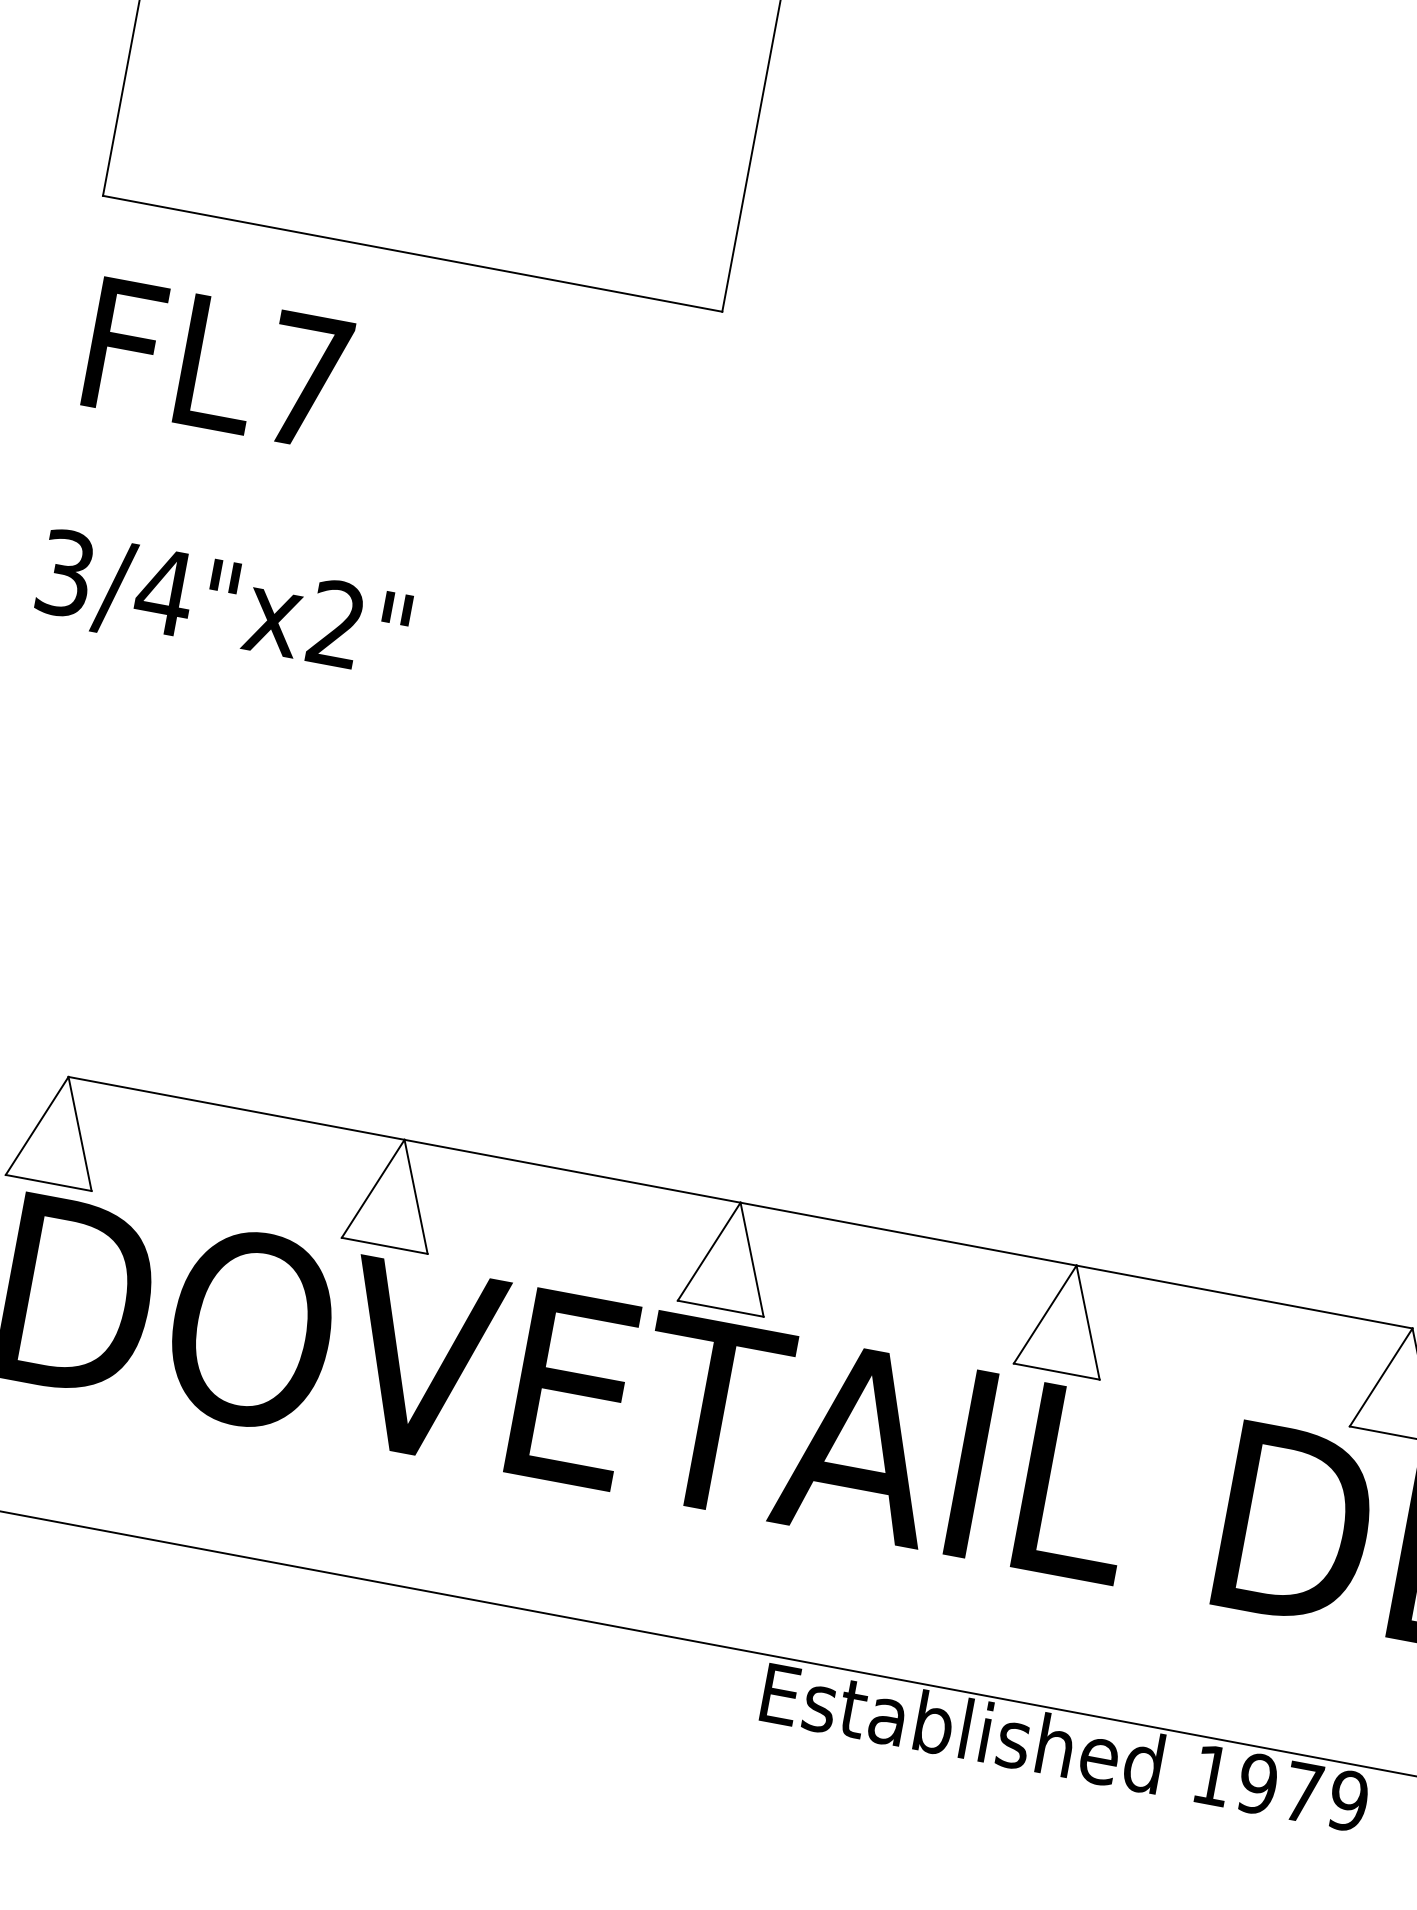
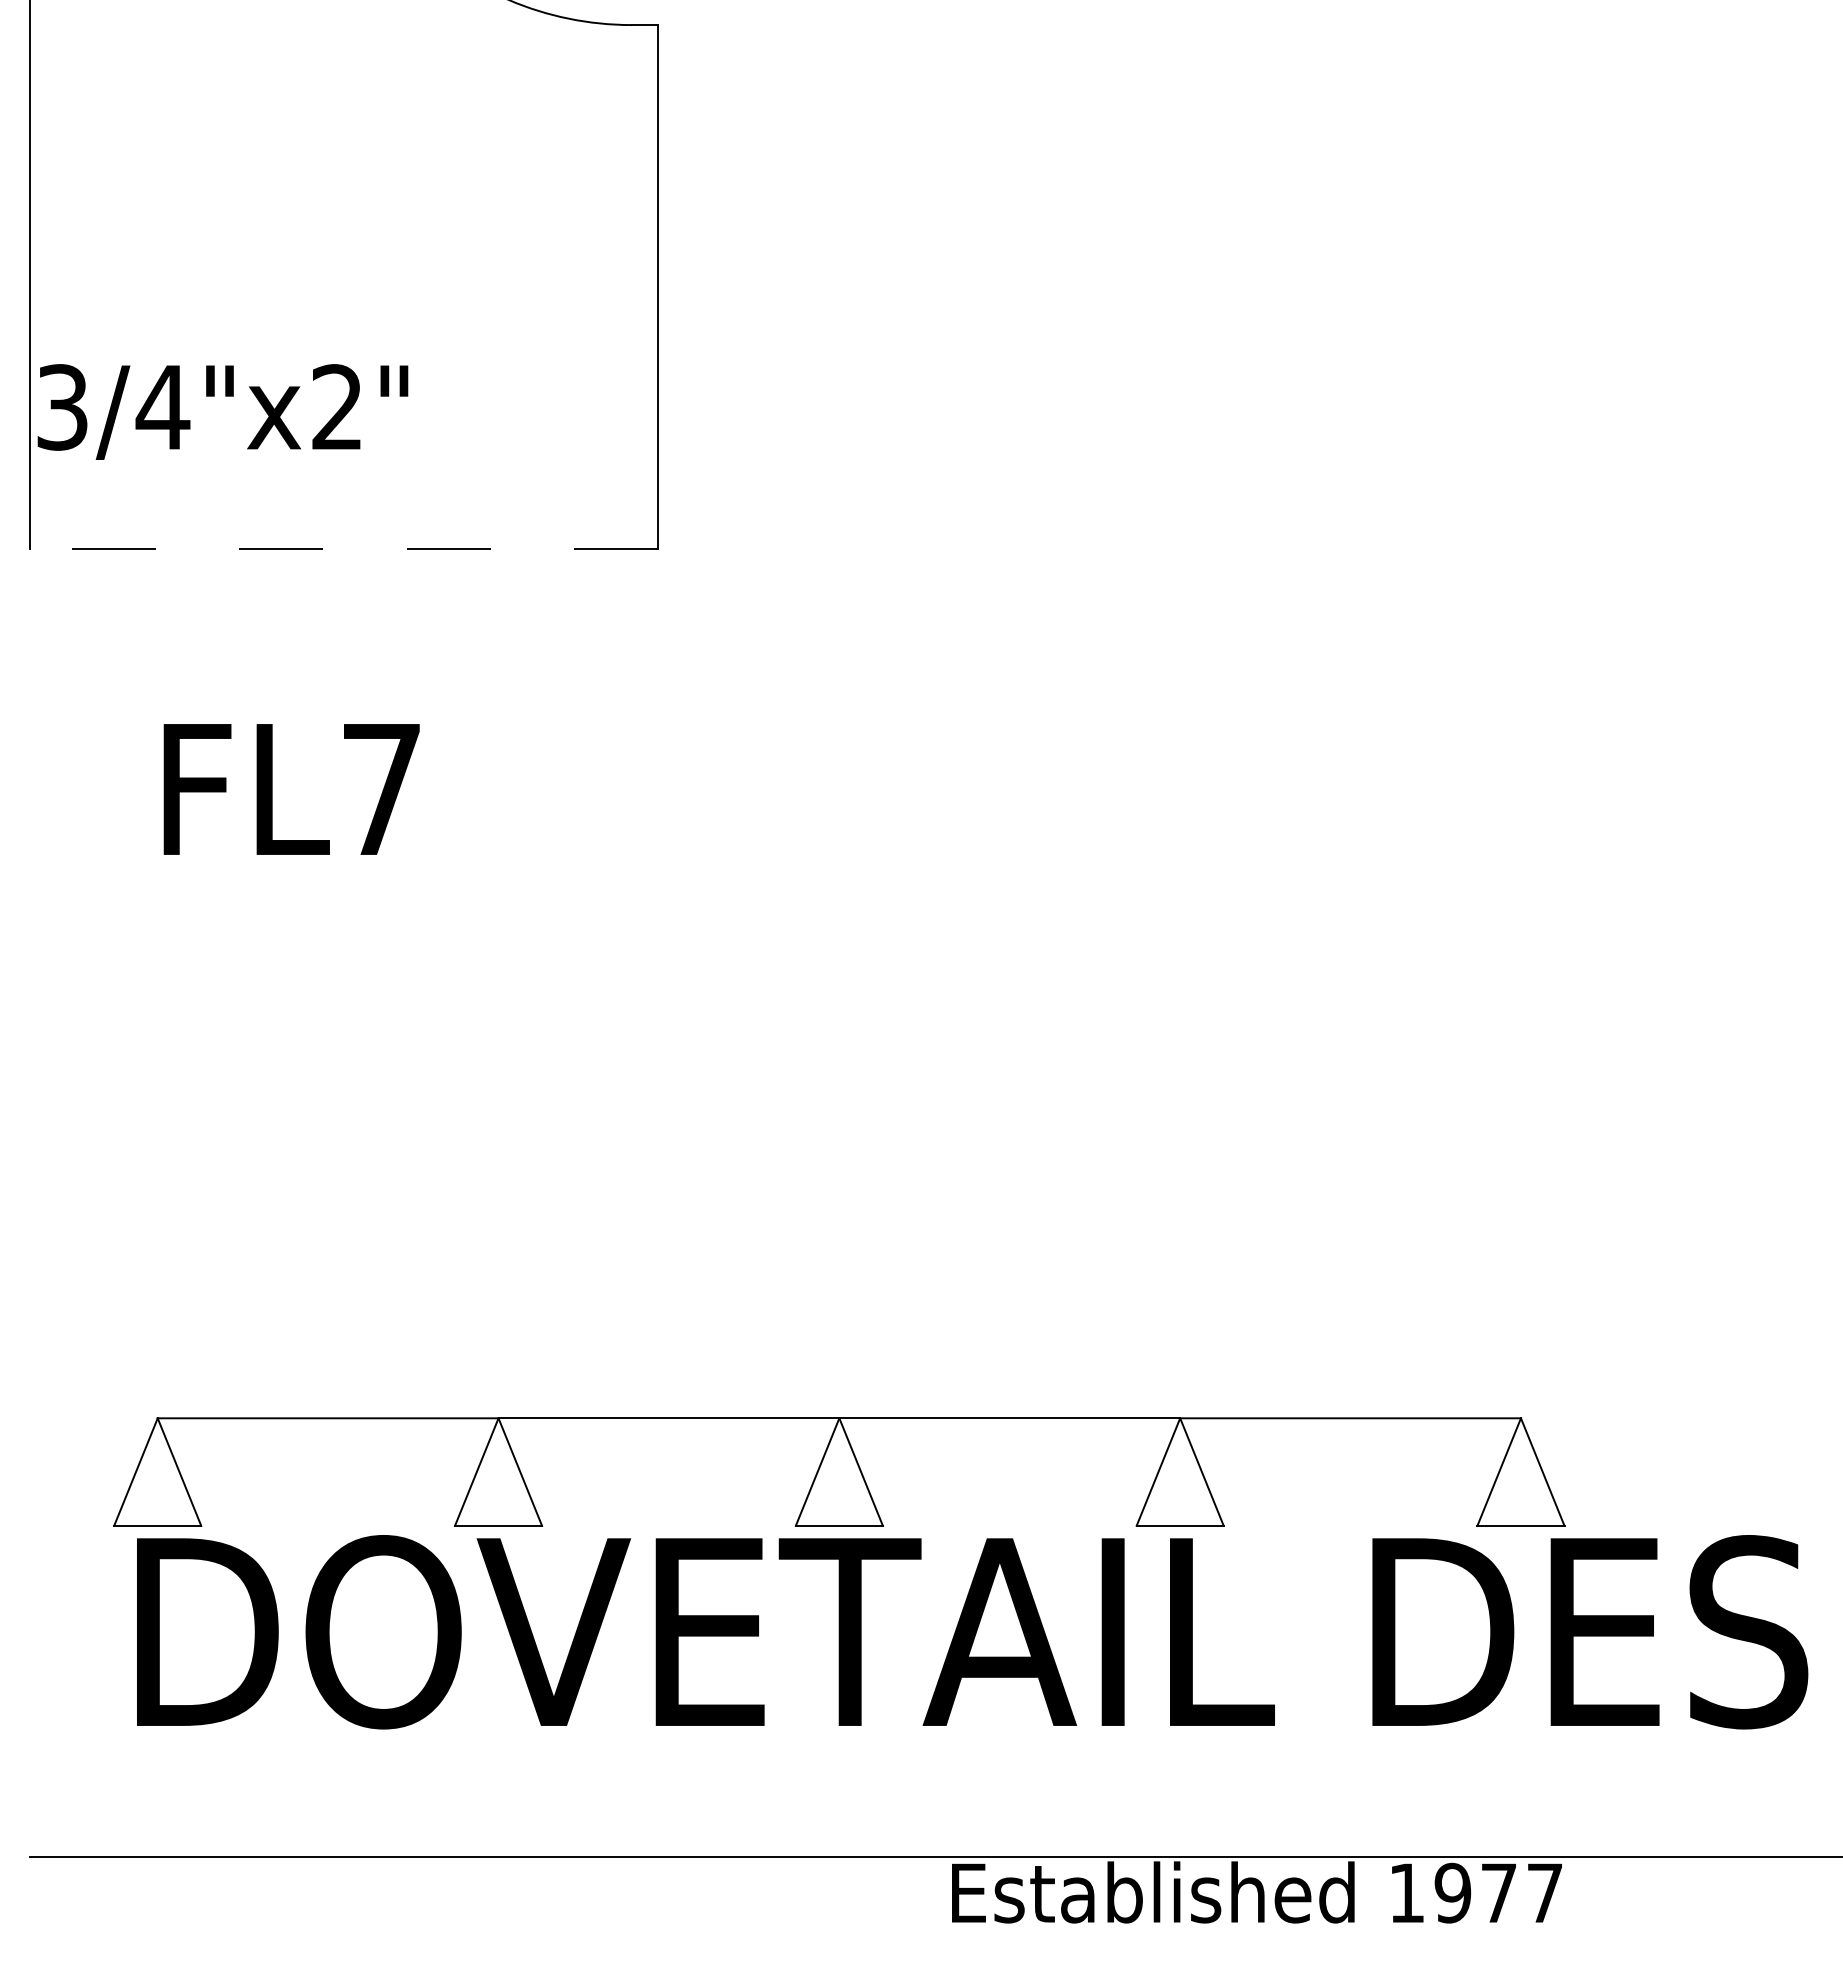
line: (412, 253) -> (343, 548), solid -> dashed
text: (218, 364) -> (291, 789), moved
text: (222, 606) -> (222, 411), moved
text: (1348, 1800) -> (1544, 1892), 1979 -> 1977

